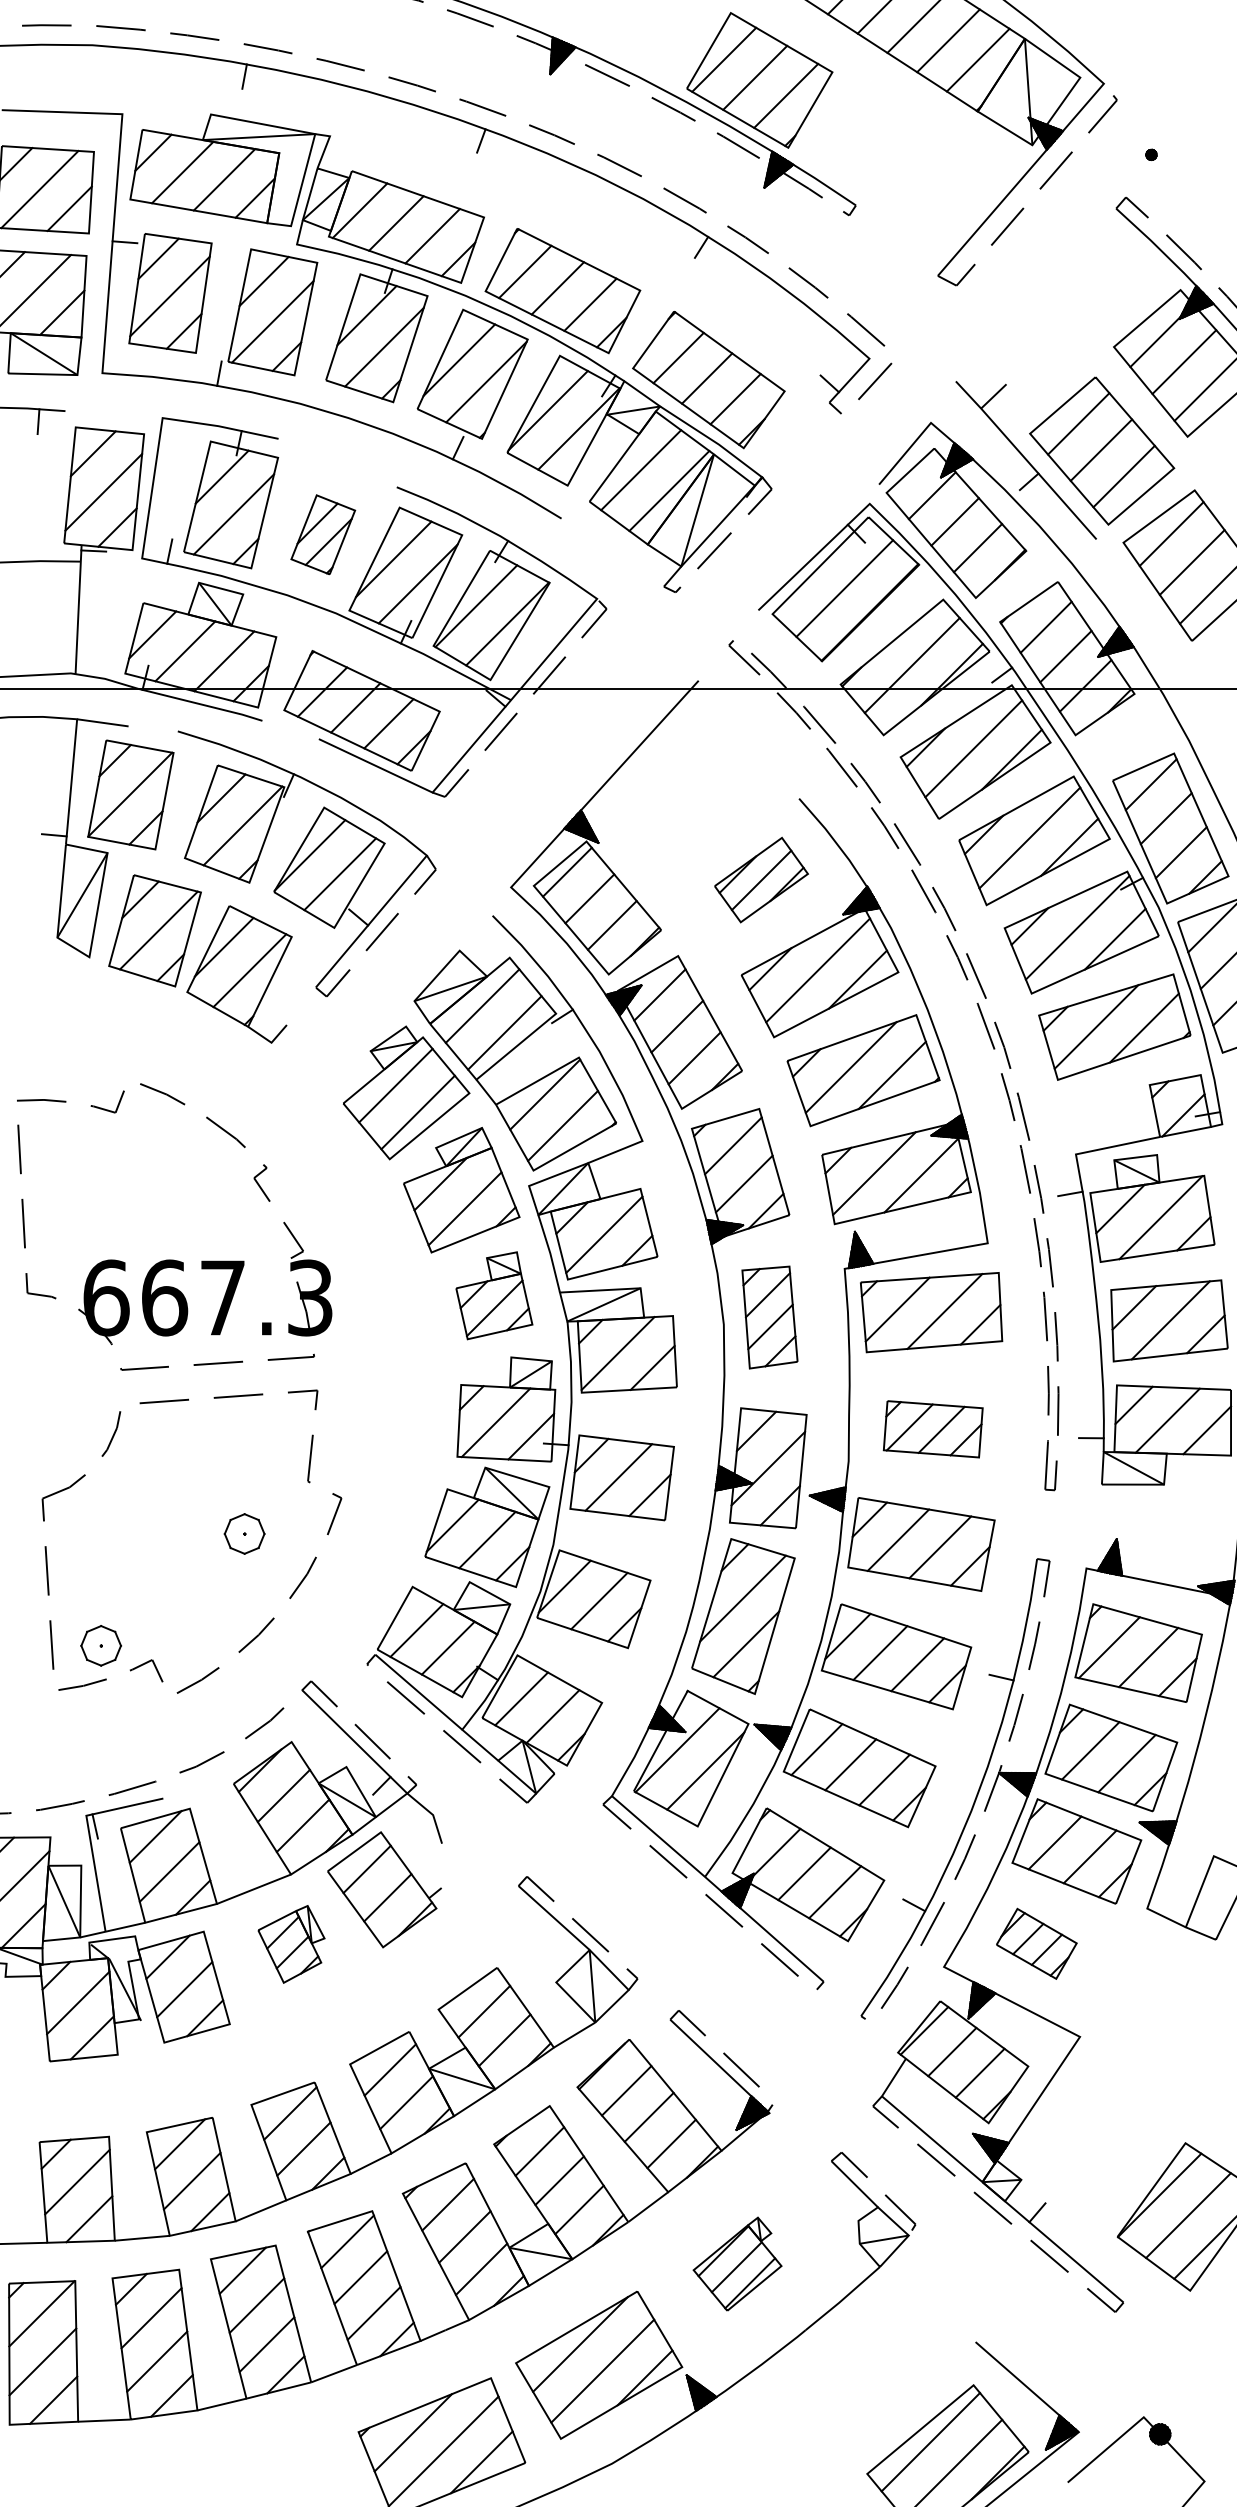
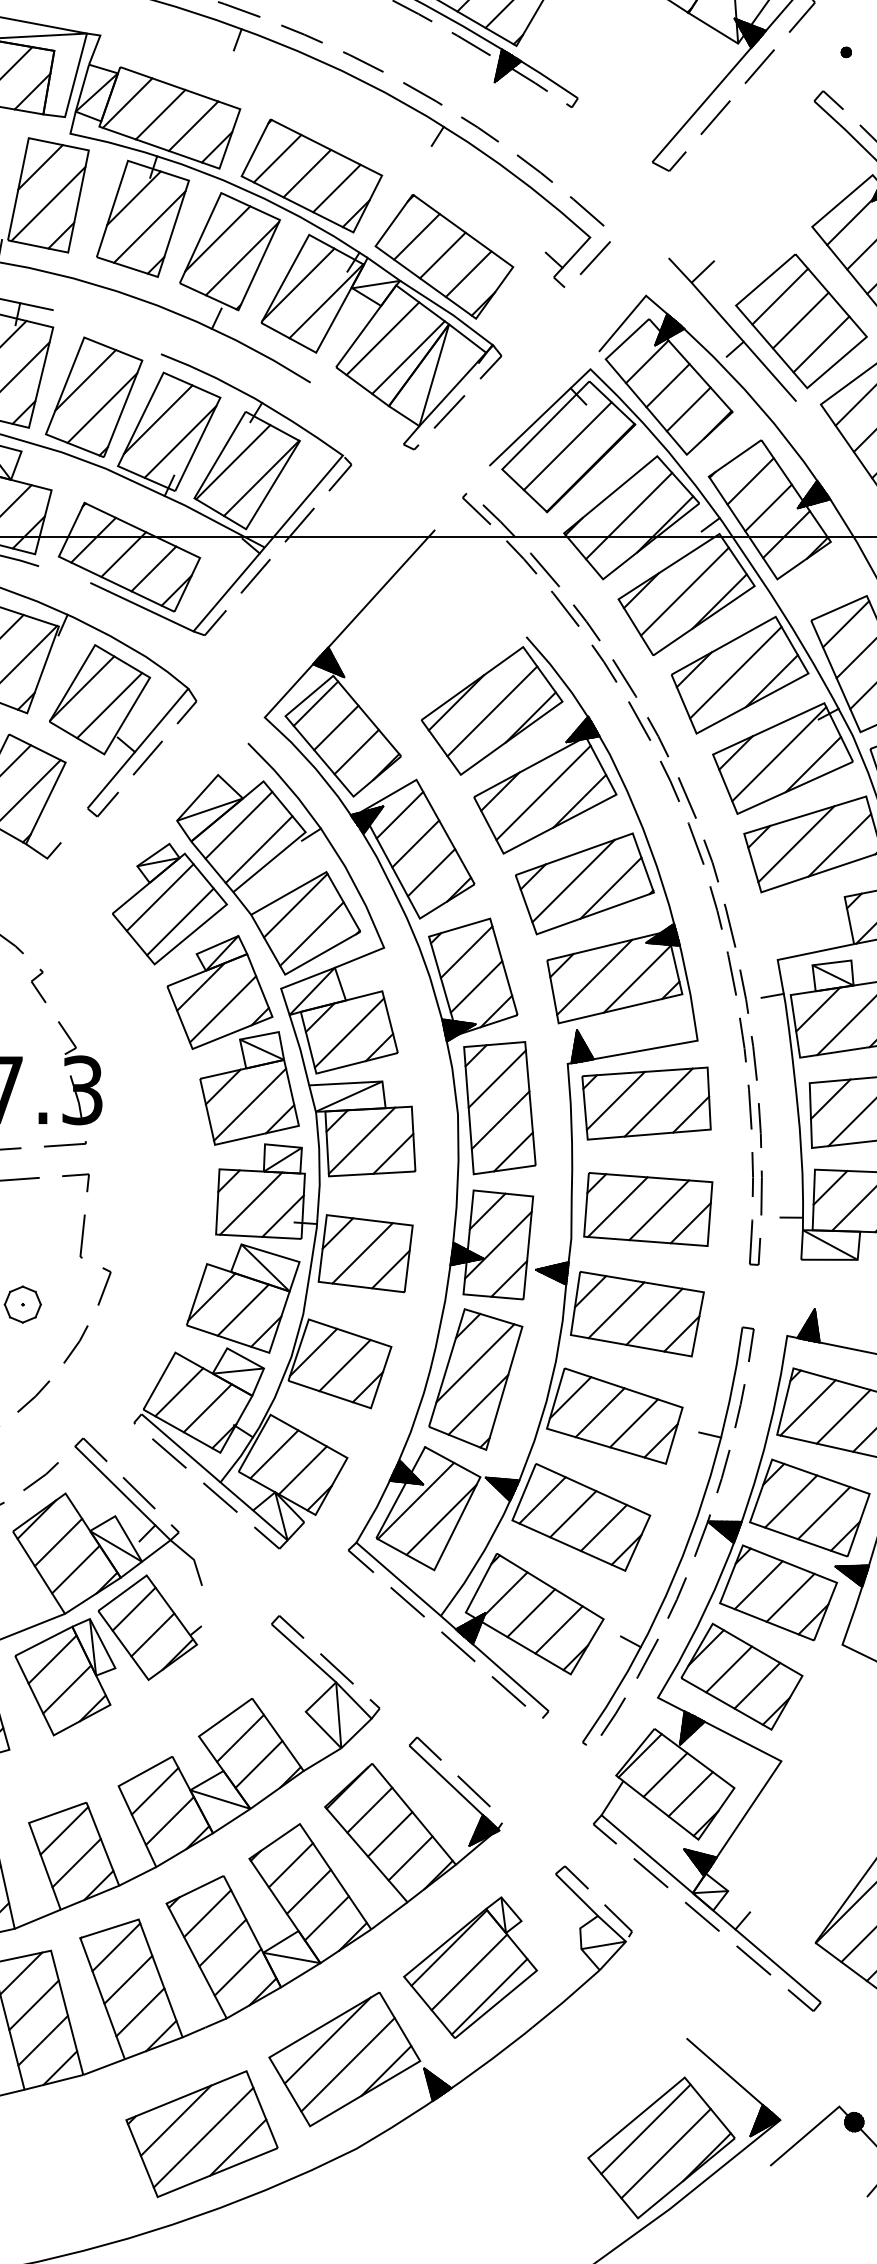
part: (323, 534) -> (94, 397), size x1.67
part: (761, 879) -> (492, 710), size x1.67
part: (494, 1295) -> (249, 1088), size x1.43
part: (769, 1317) -> (499, 1108), size x1.43
part: (932, 1429) -> (647, 1209), size x1.43
part: (1036, 1943) -> (741, 1676), size x1.67
part: (291, 1944) -> (65, 1677), size x1.67
part: (737, 2263) -> (470, 1967), size x1.67

